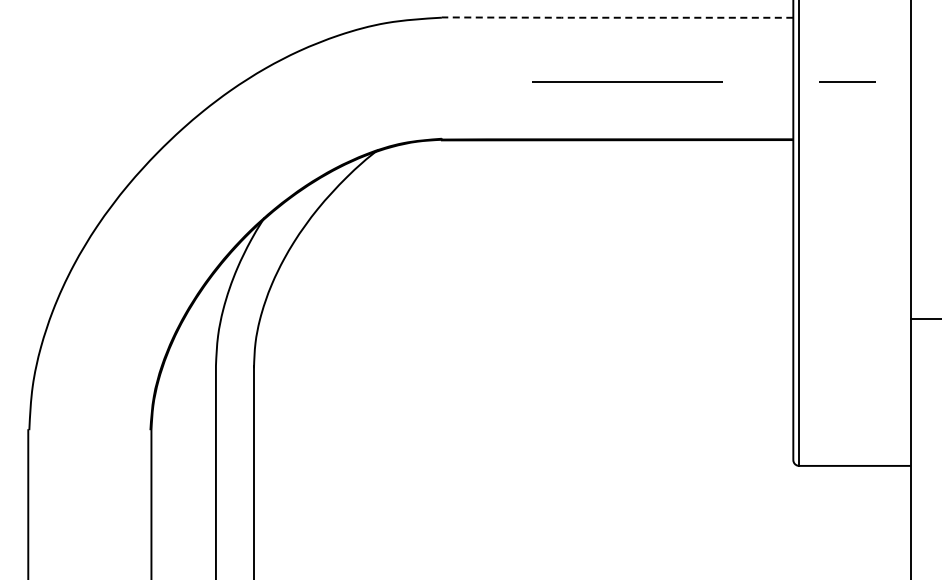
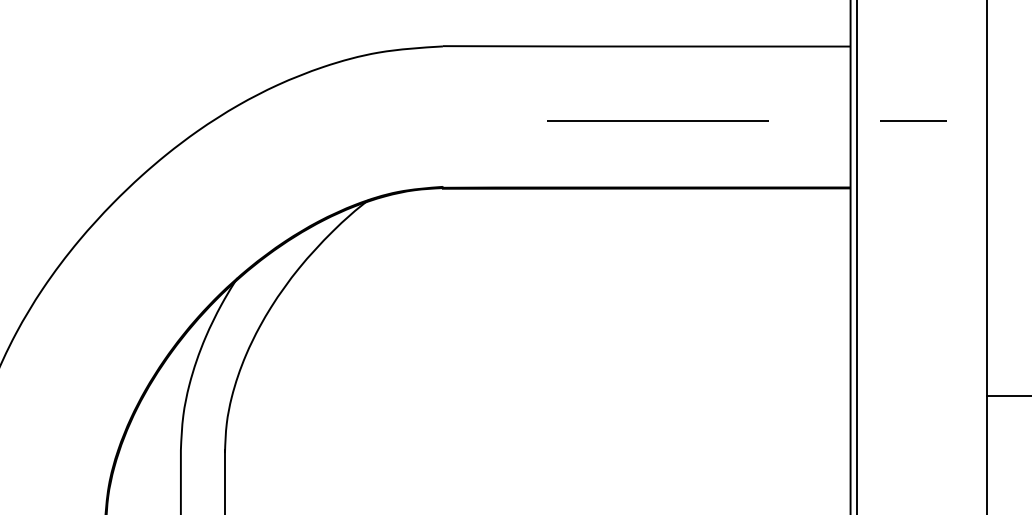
line: (616, 17) -> (645, 46), dashed -> solid

